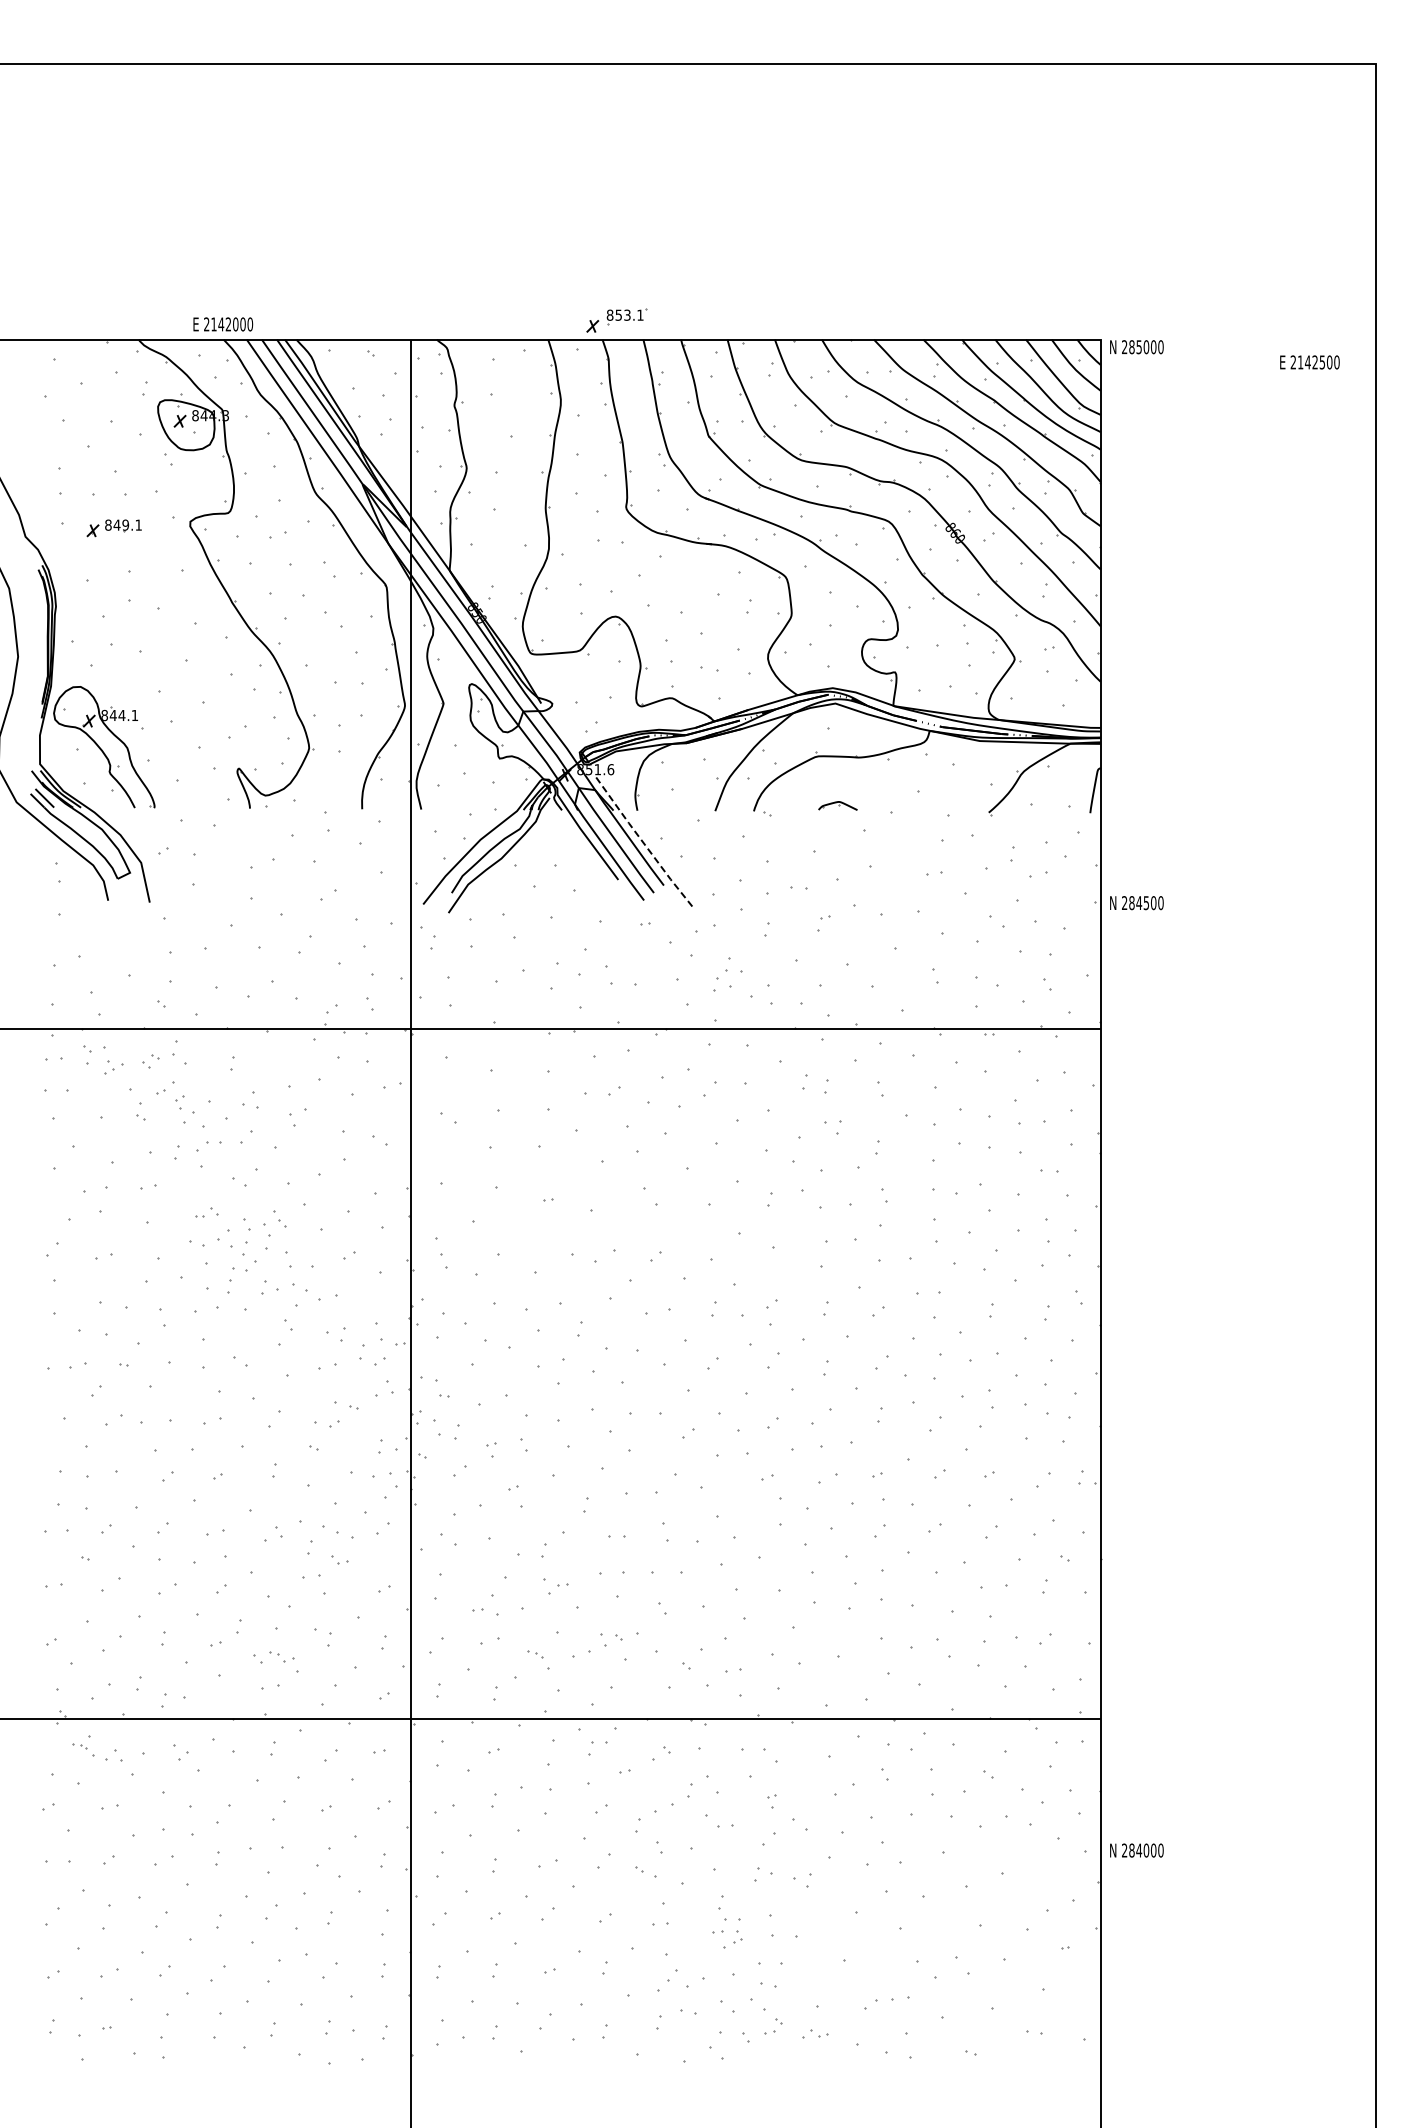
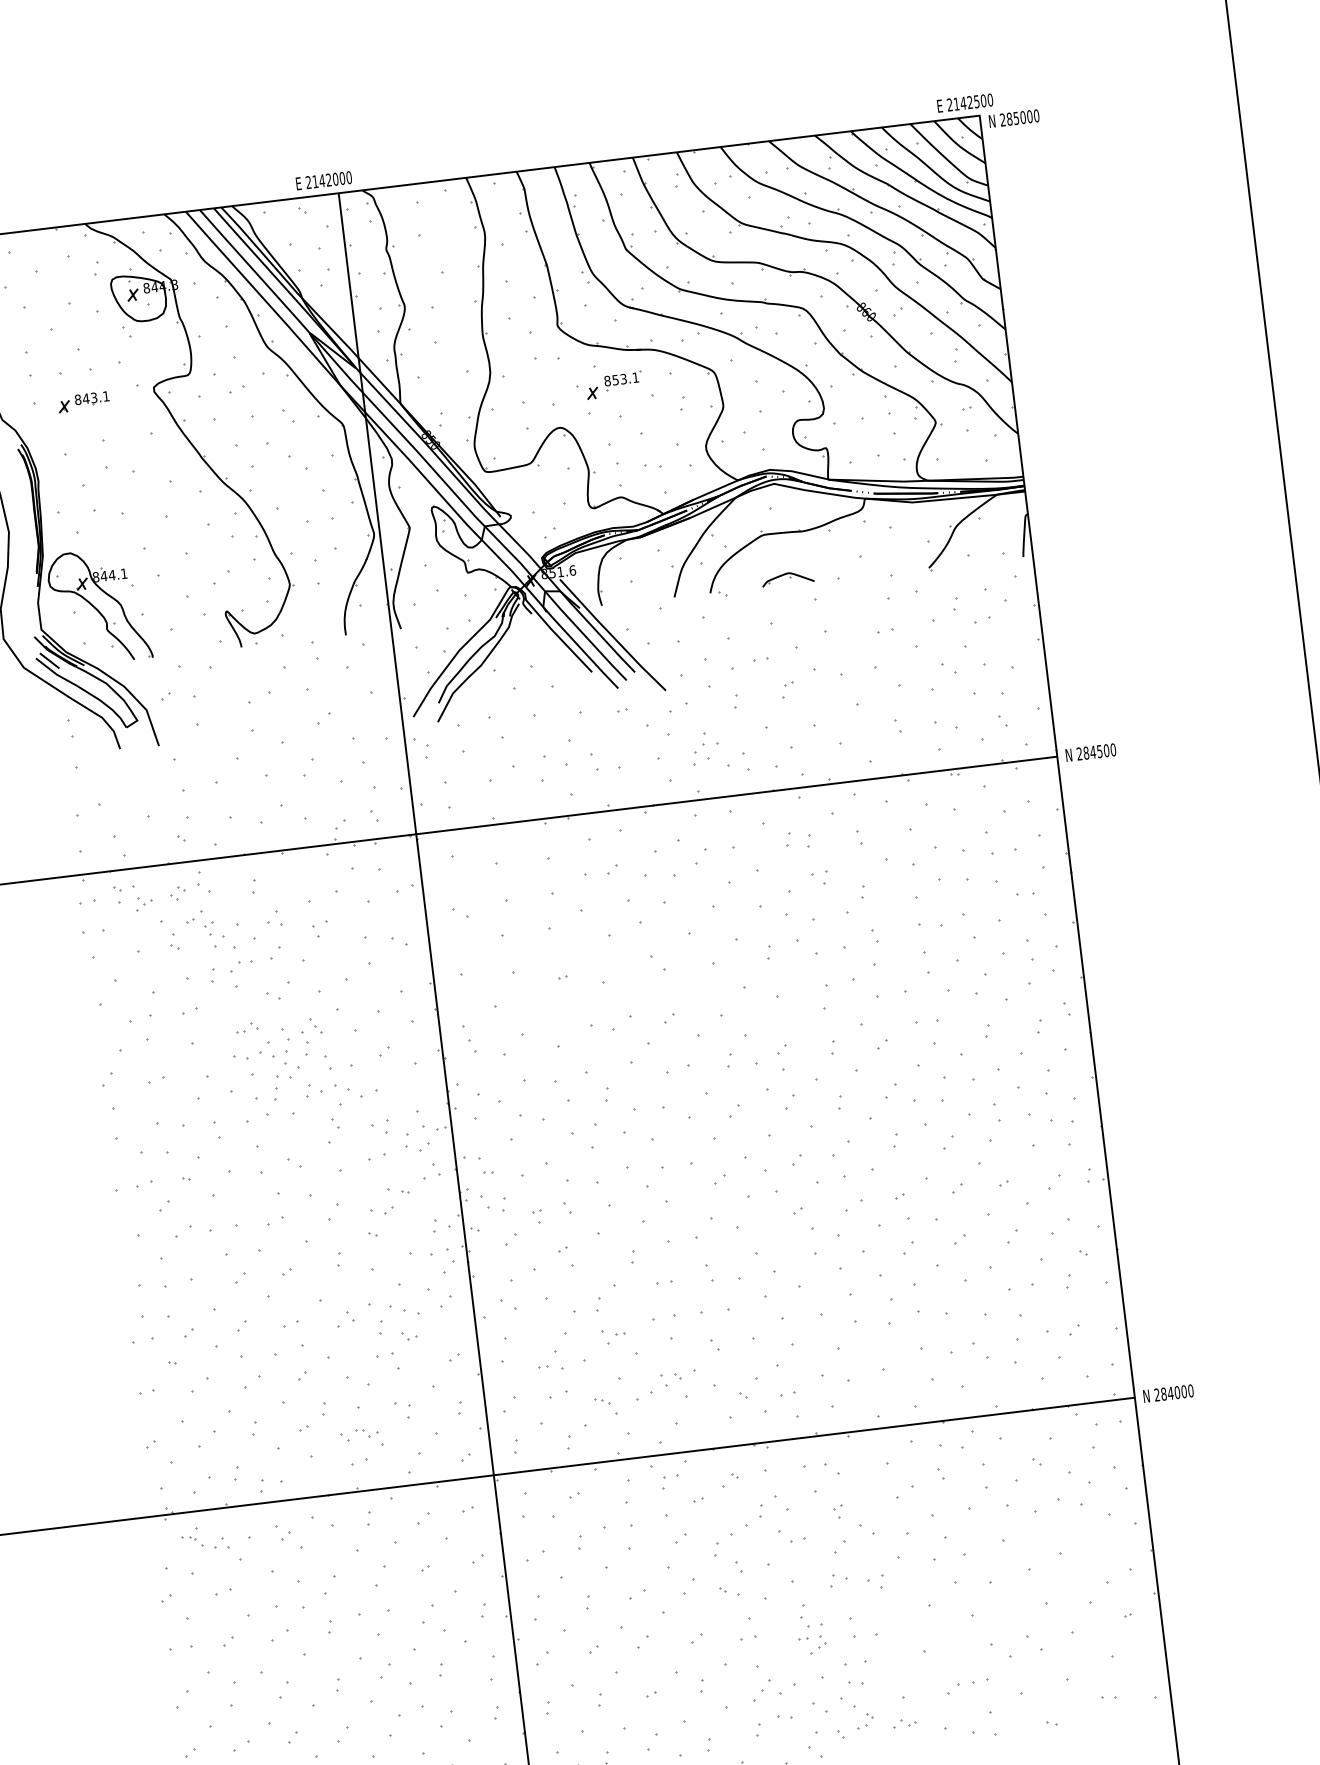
part: (616, 320) -> (614, 385), moved
text: (223, 324) -> (324, 180), moved
text: (1309, 362) -> (964, 103), moved
text: (125, 524) -> (93, 397), 849.1 -> 843.1
part: (837, 805) -> (787, 578), size x1.43
line: (644, 843) -> (612, 635), dashed -> solid
text: (1136, 903) -> (1090, 753), moved
text: (1136, 1850) -> (1168, 1393), moved

